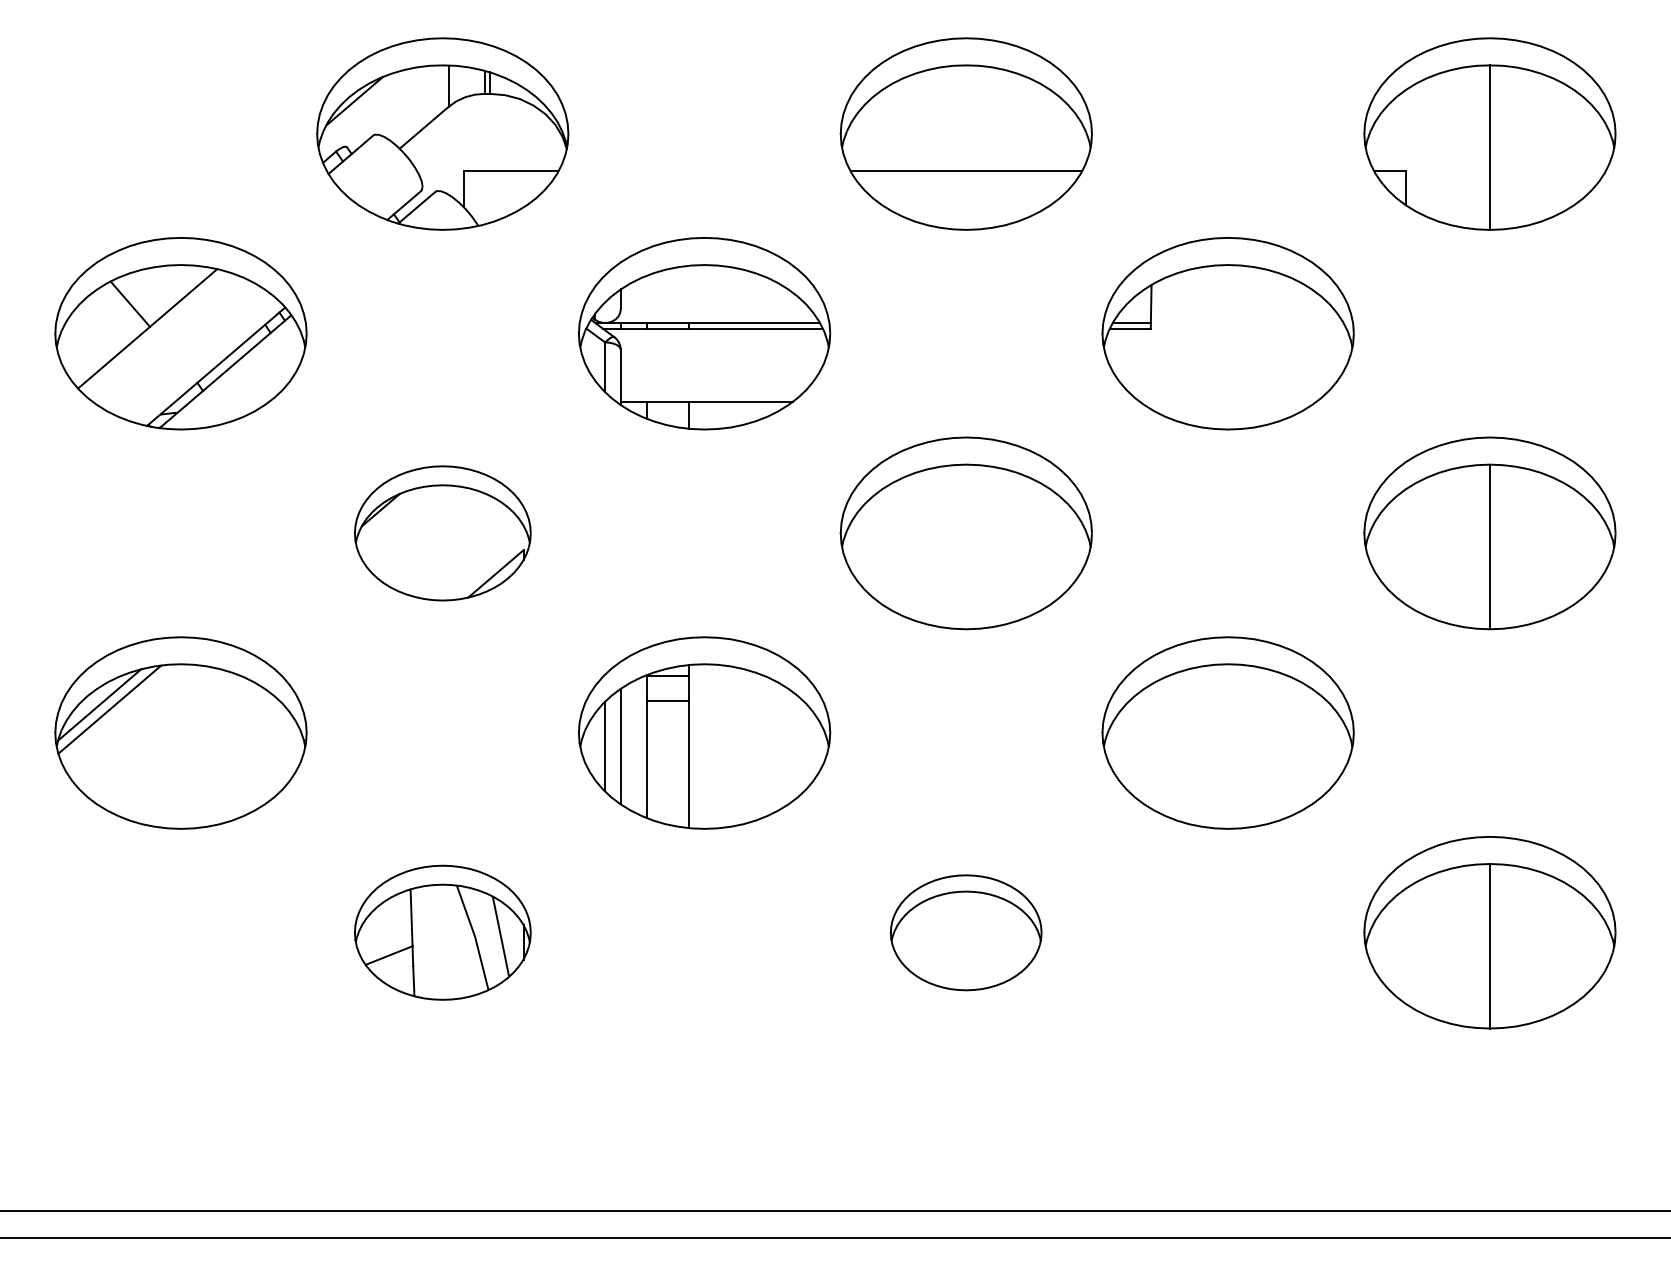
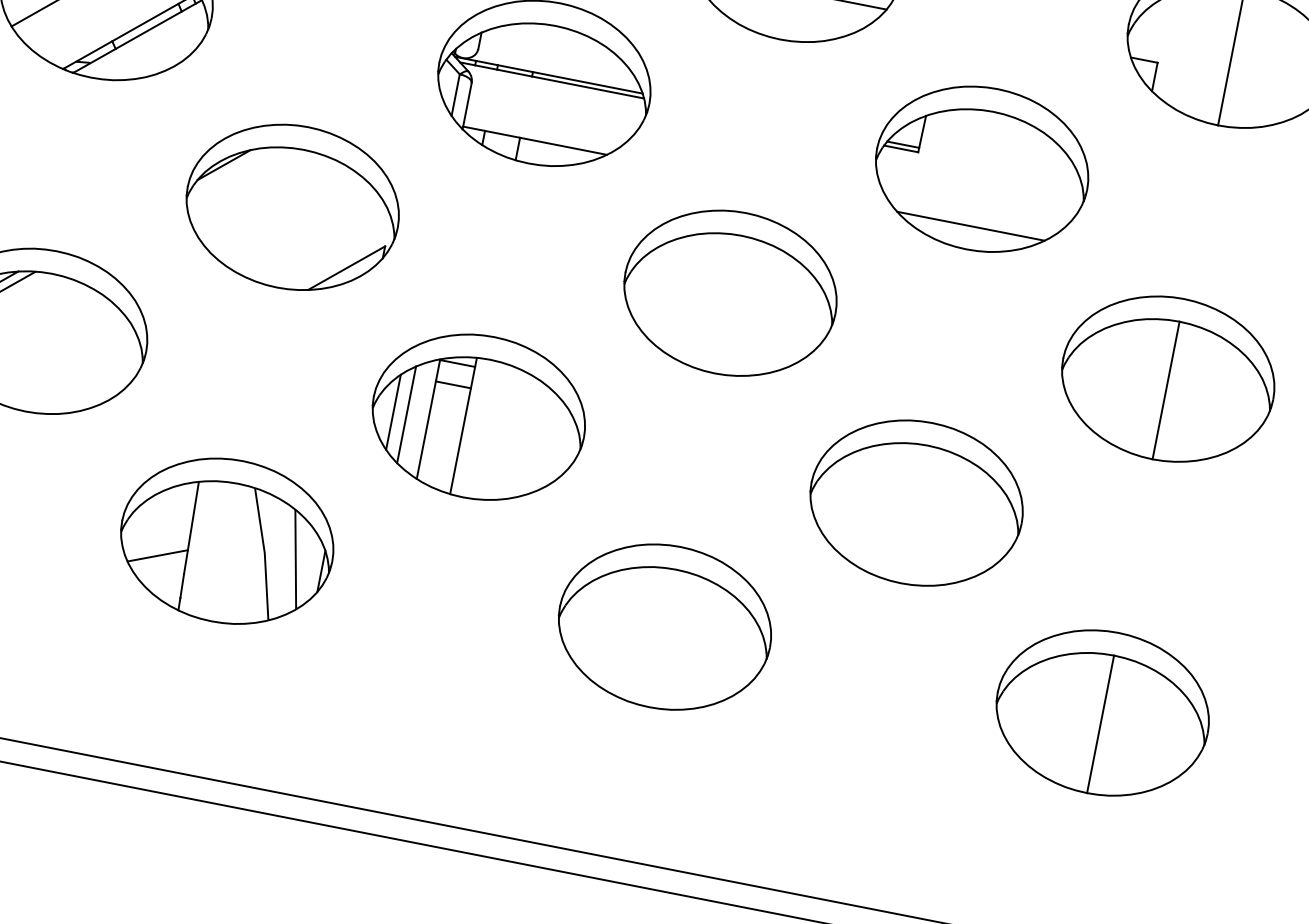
line: (1227, 401) -> (970, 225), added
part: (442, 533) -> (292, 207), size x1.43
part: (442, 932) -> (227, 541), size x1.43
part: (965, 932) -> (664, 626), size x1.67

